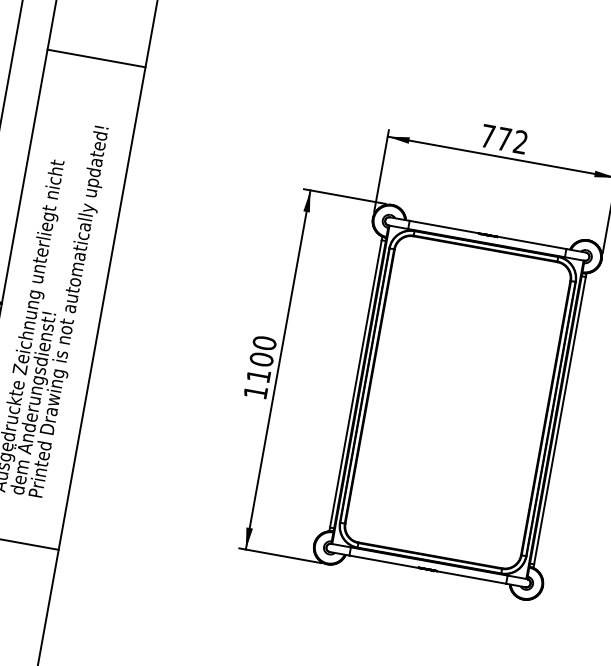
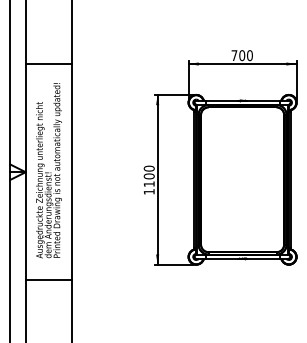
line: (95, 58) -> (48, 64), moved
text: (511, 140) -> (245, 55), 772 -> 700

